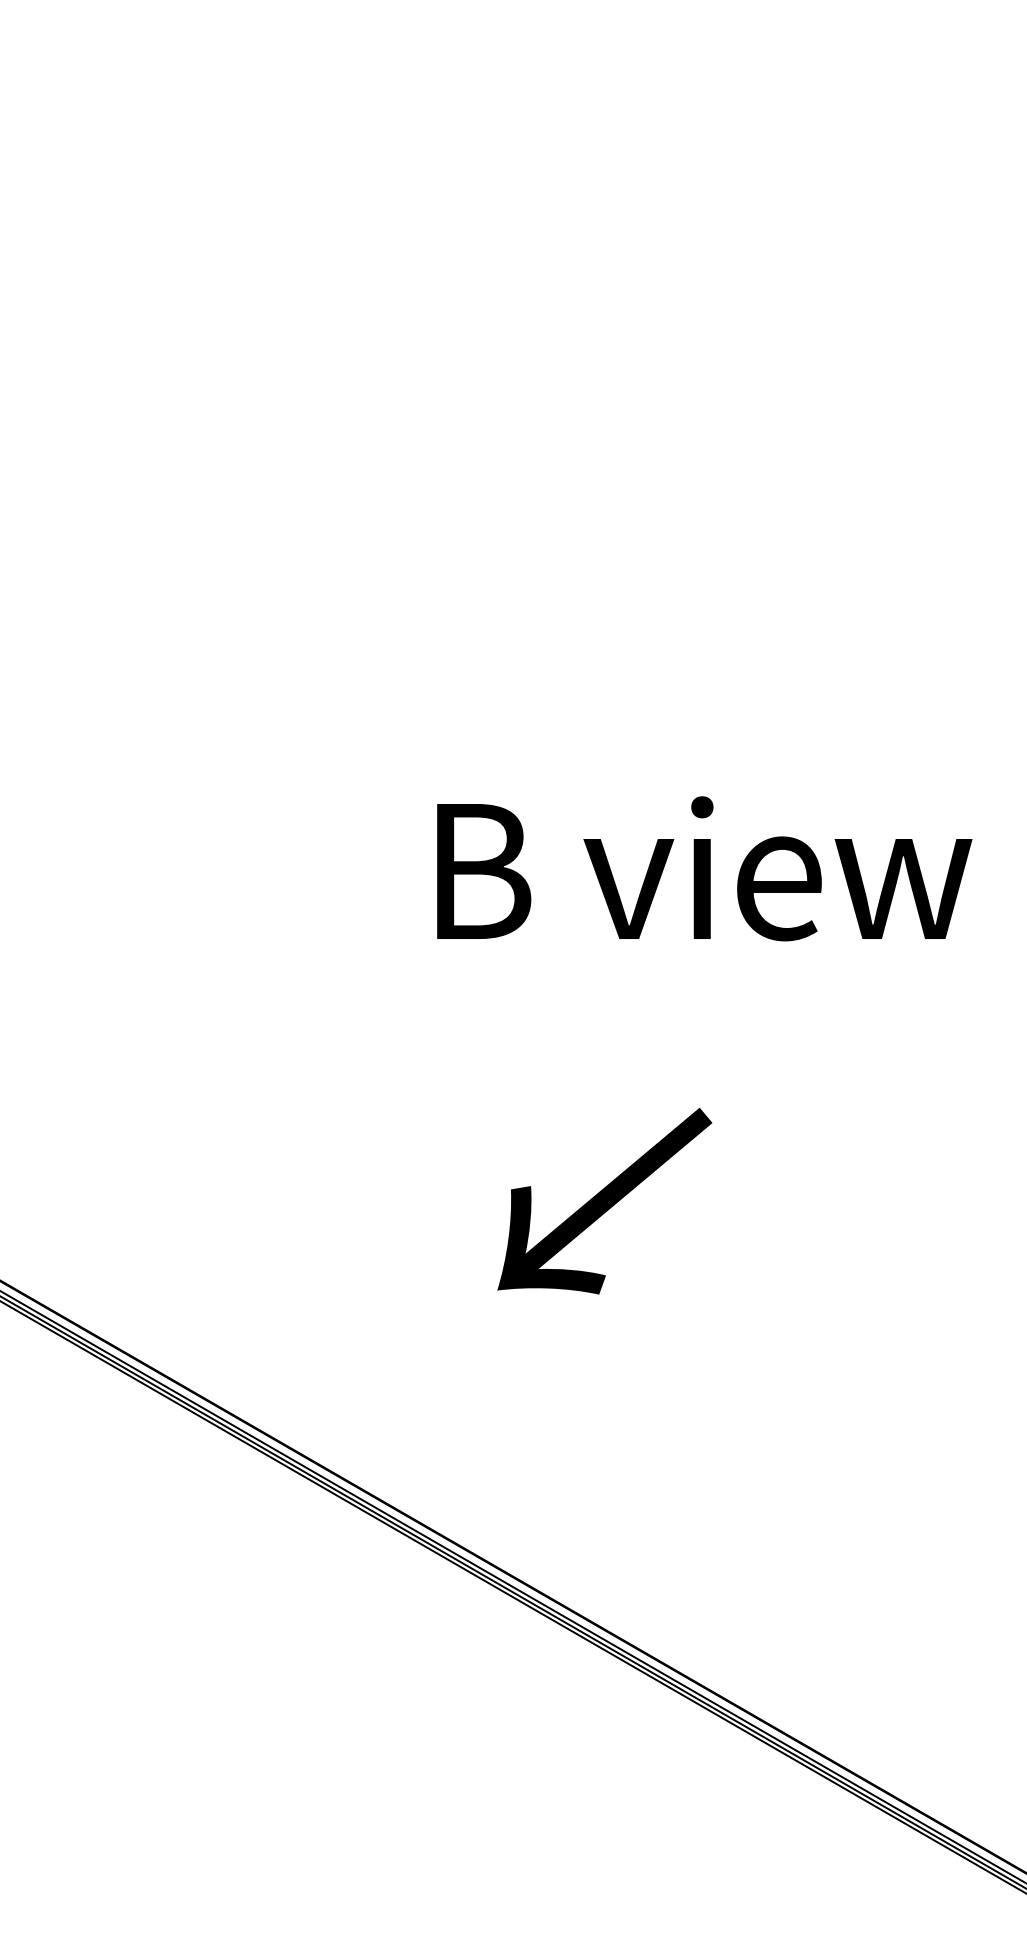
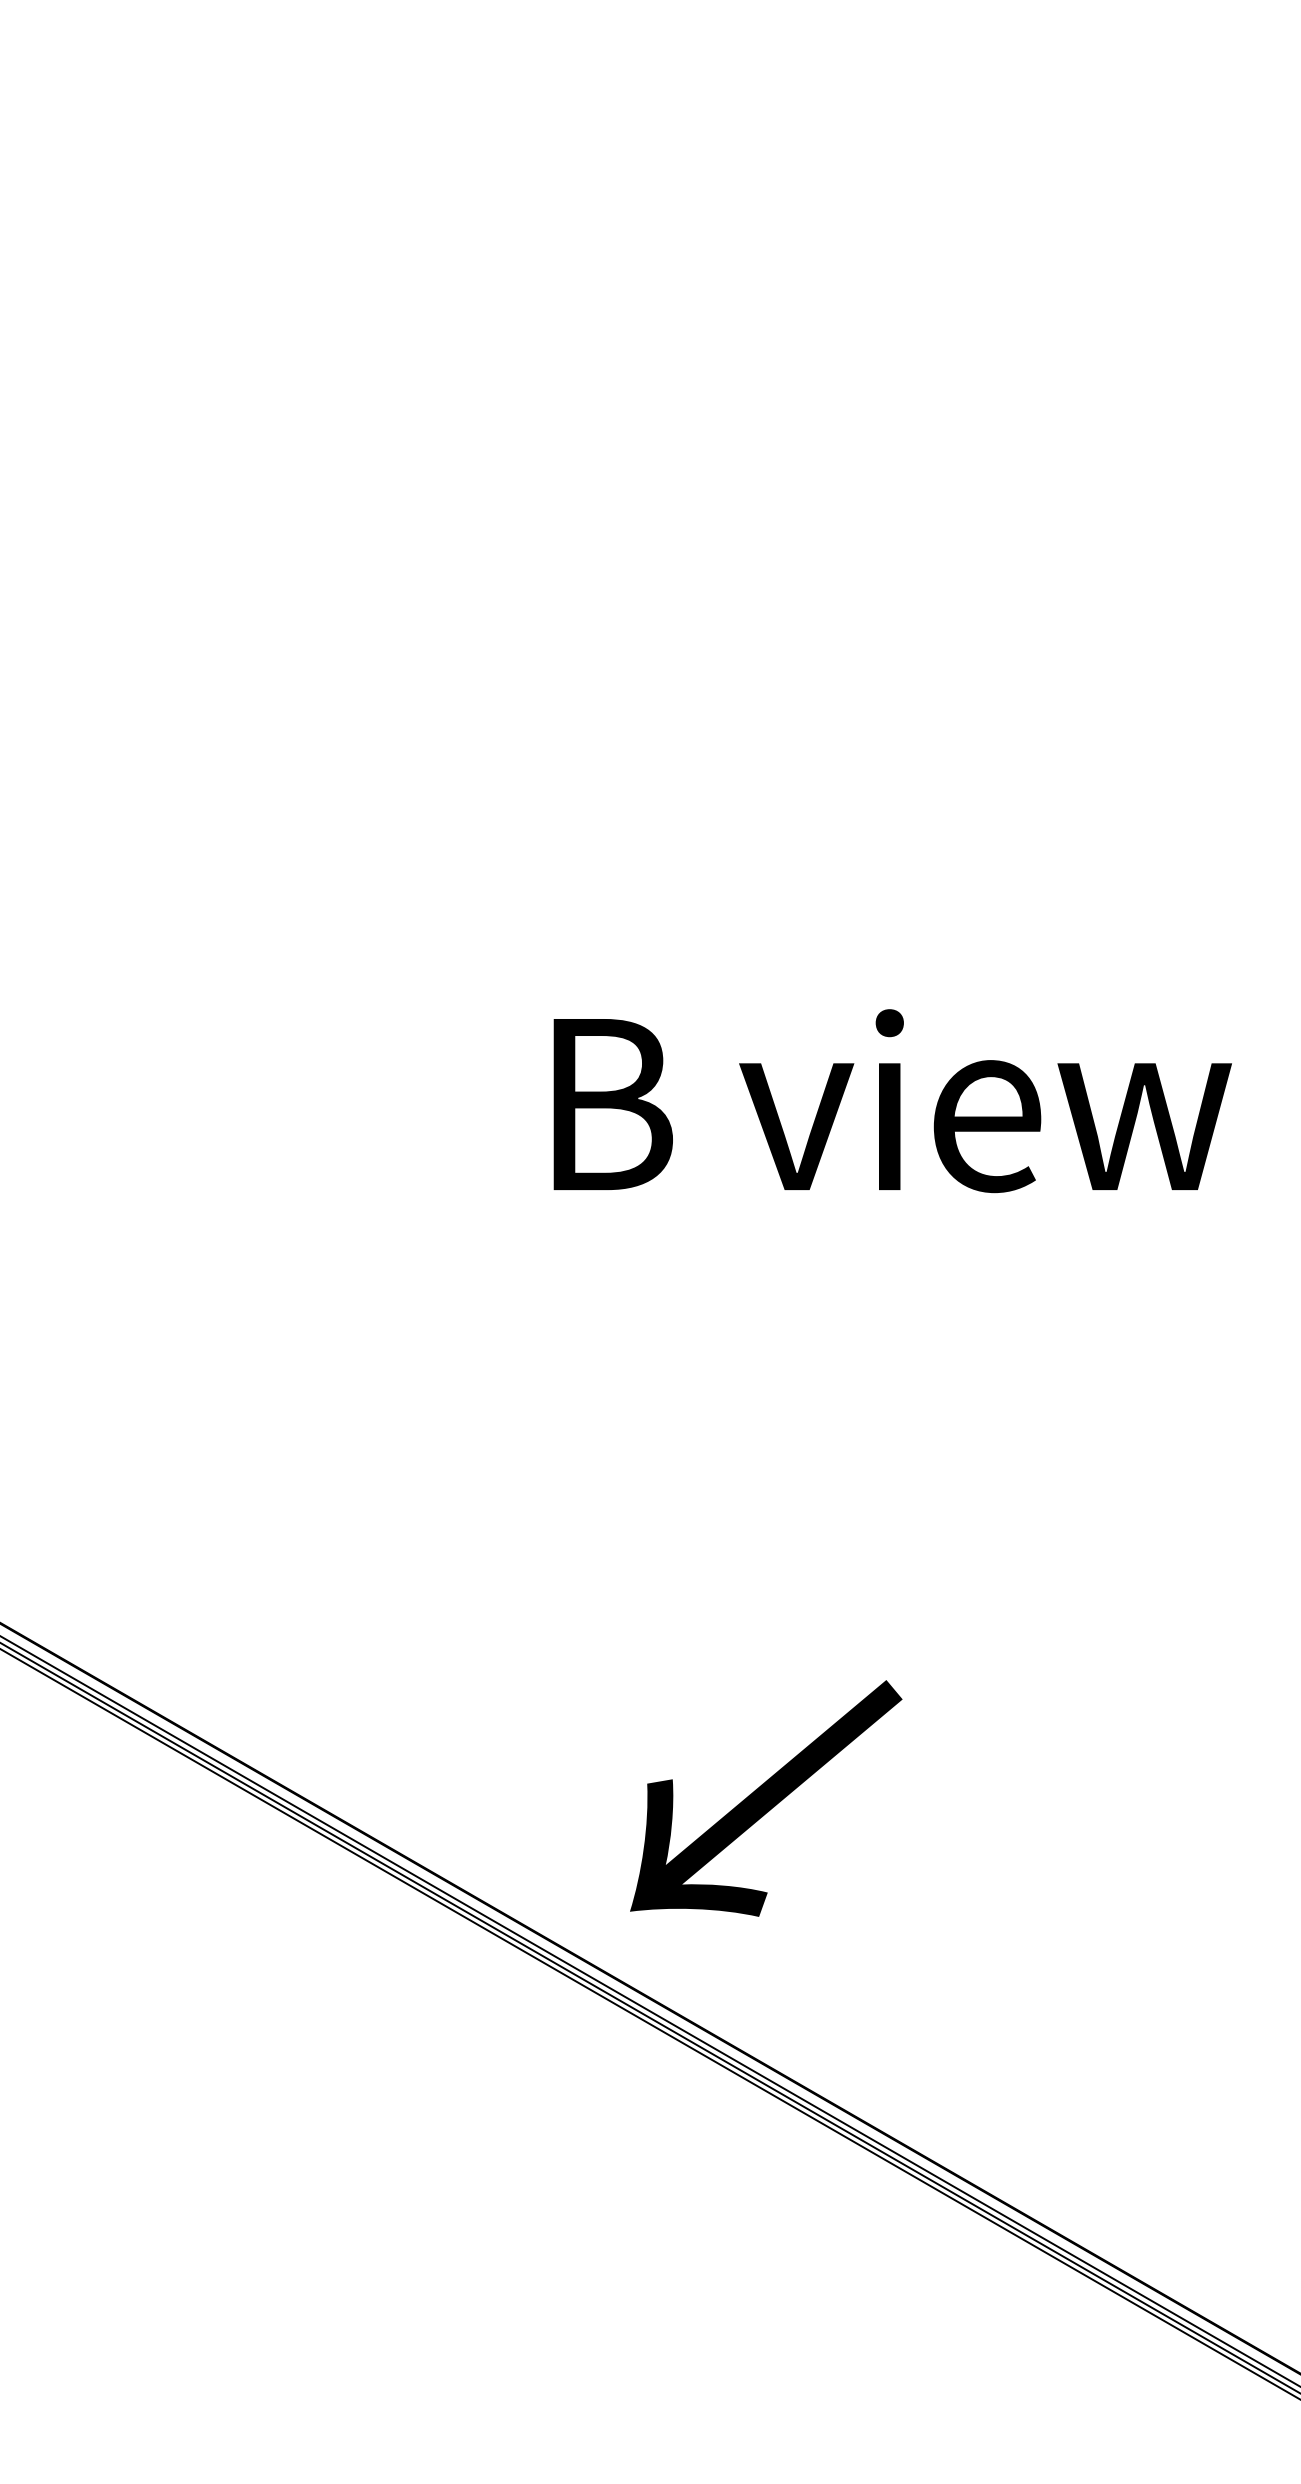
text: (604, 1200) -> (765, 1797), moved

